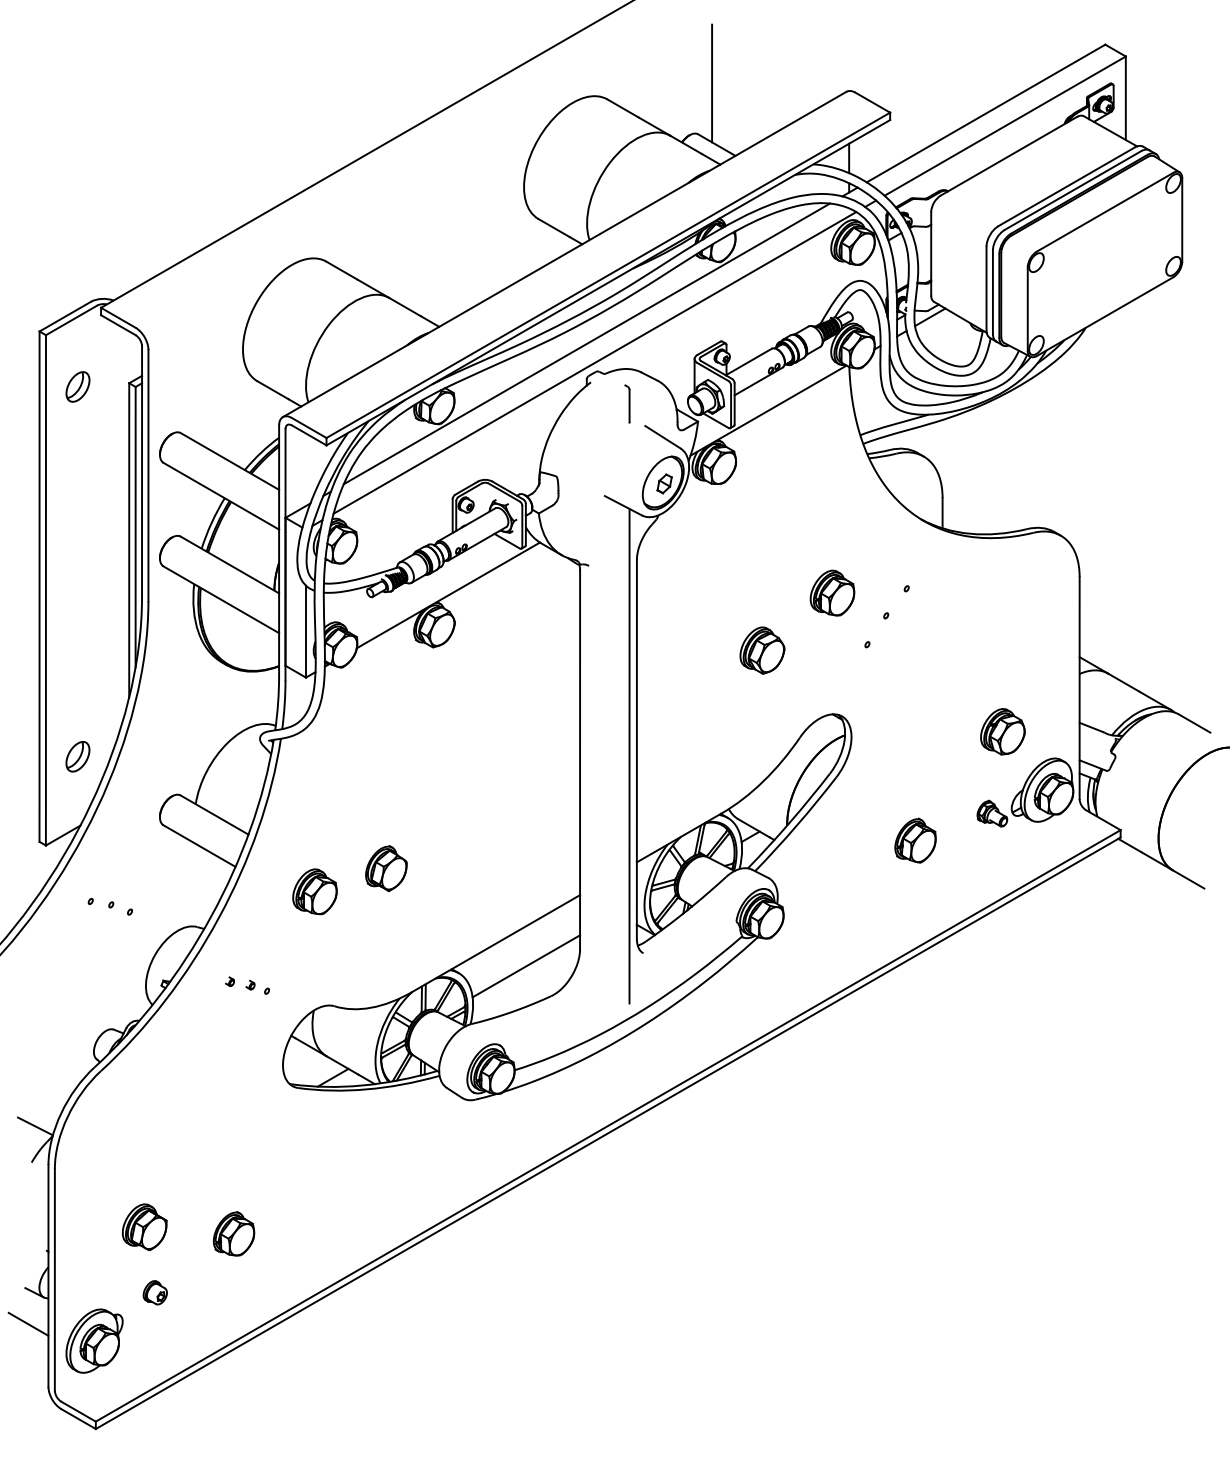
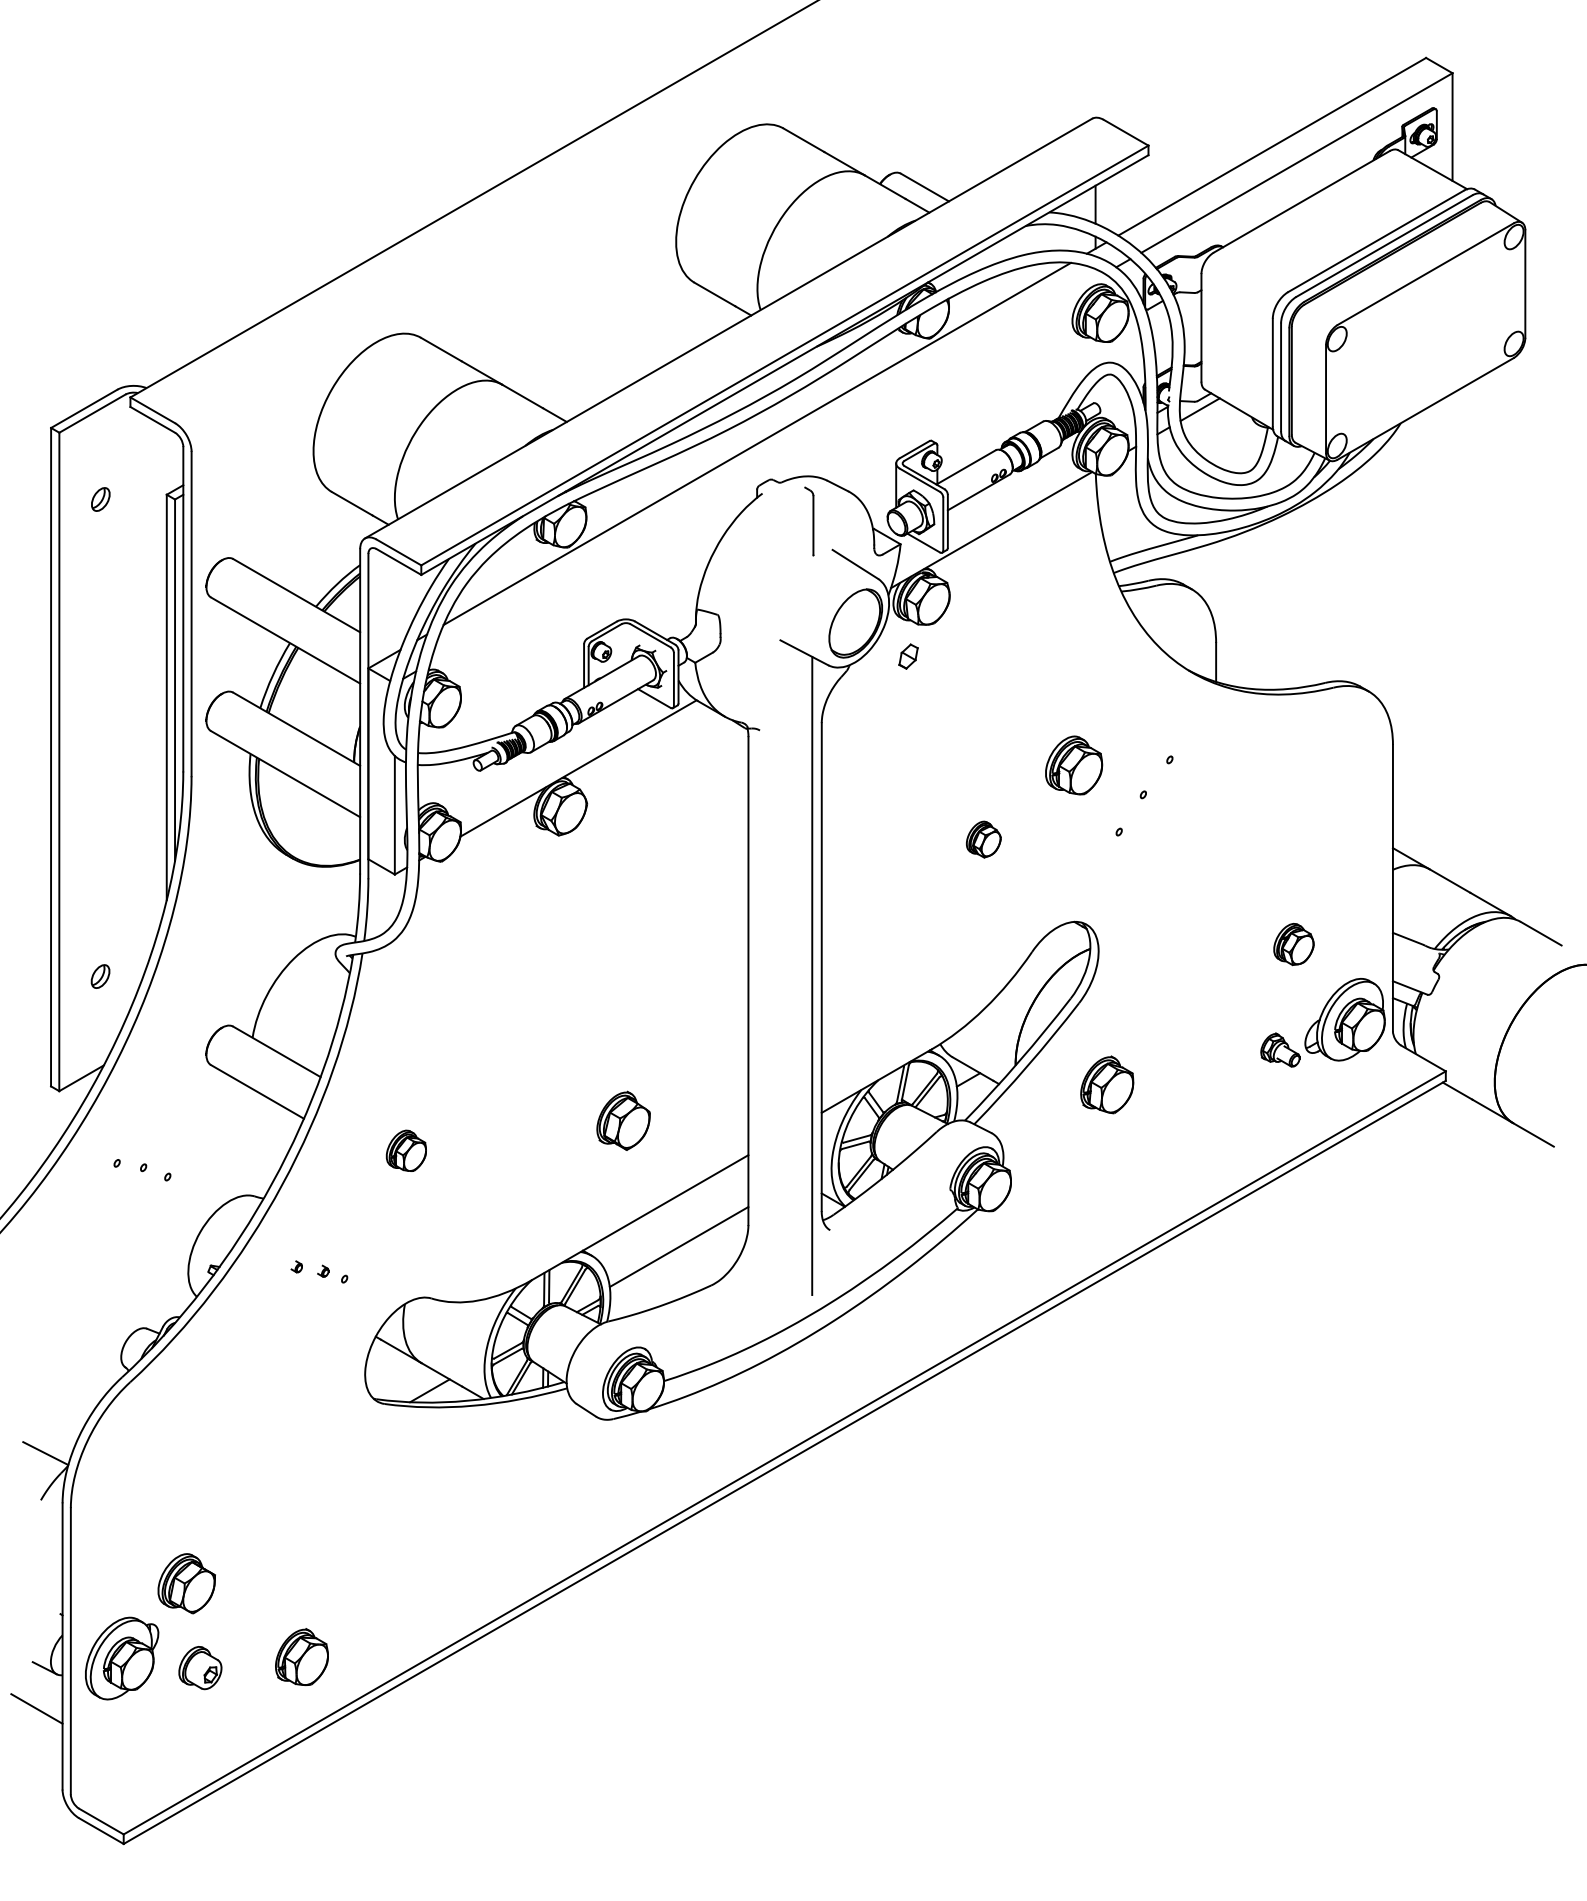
line: (711, 83) -> (918, 107), removed
line: (594, 362) -> (767, 468), removed
part: (77, 386) -> (100, 499), size x0.6
part: (627, 403) -> (809, 521), size x1.4
part: (664, 483) -> (908, 656), moved
part: (762, 650) -> (983, 839), size x0.6
part: (1002, 731) -> (1293, 944), size x0.7
part: (77, 756) -> (100, 976), size x0.6
part: (915, 840) -> (1107, 1084), moved
part: (386, 868) -> (623, 1120), moved
part: (315, 891) -> (406, 1150), size x0.7
part: (233, 1233) -> (301, 1656), moved
part: (155, 1293) -> (200, 1668), size x1.4
part: (94, 1341) -> (122, 1658), moved

